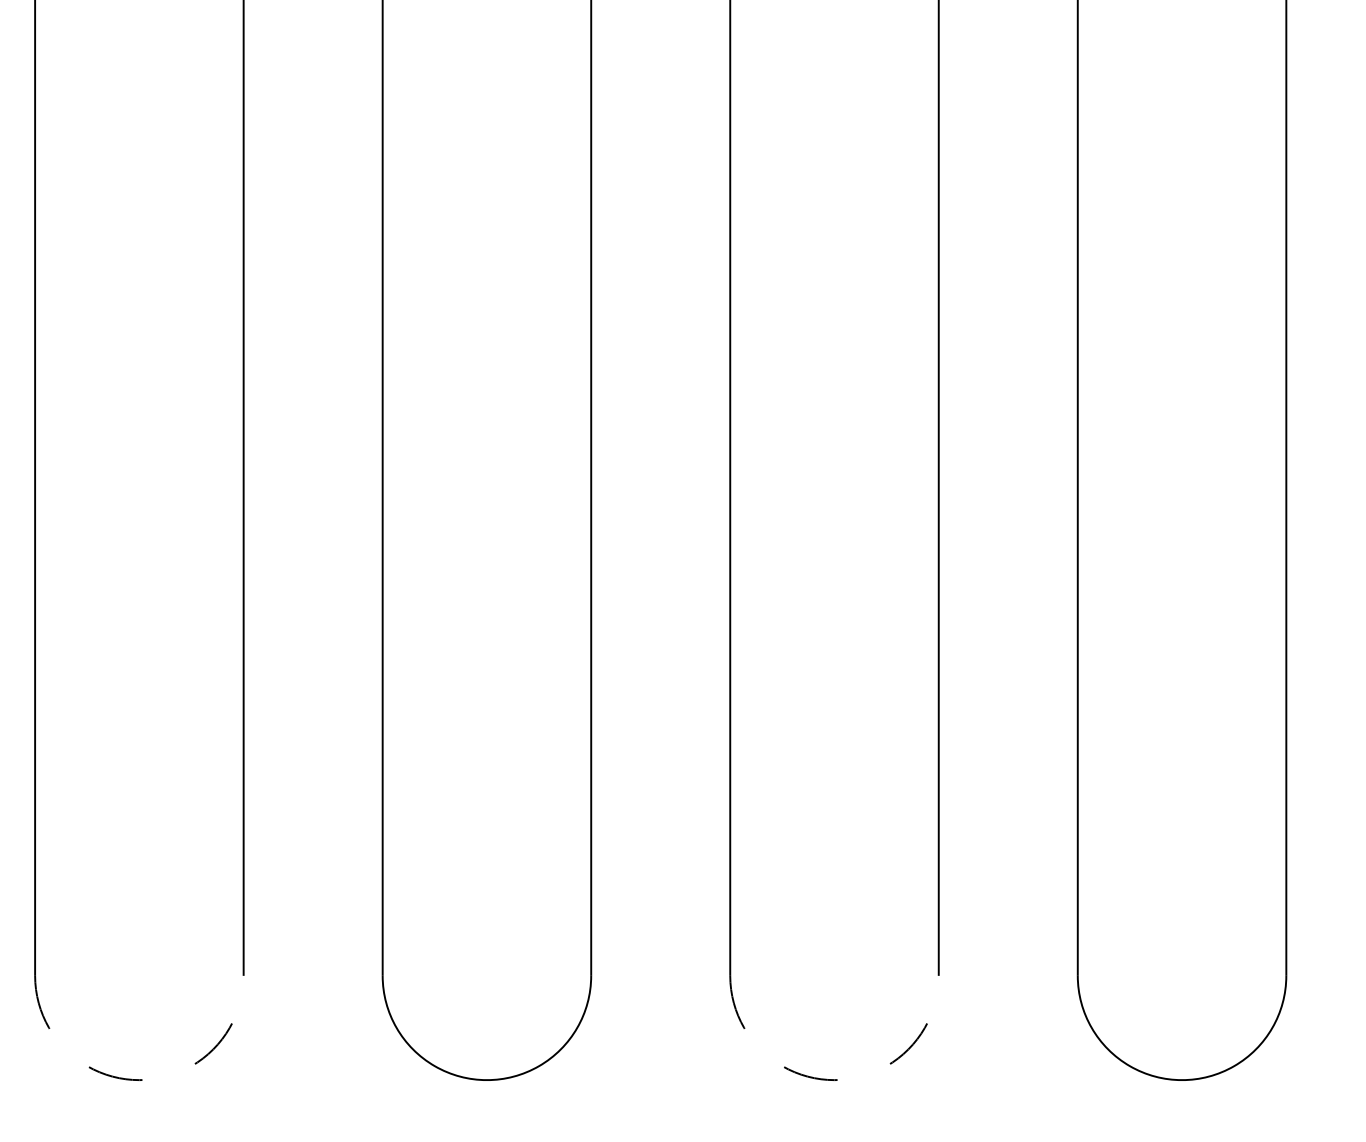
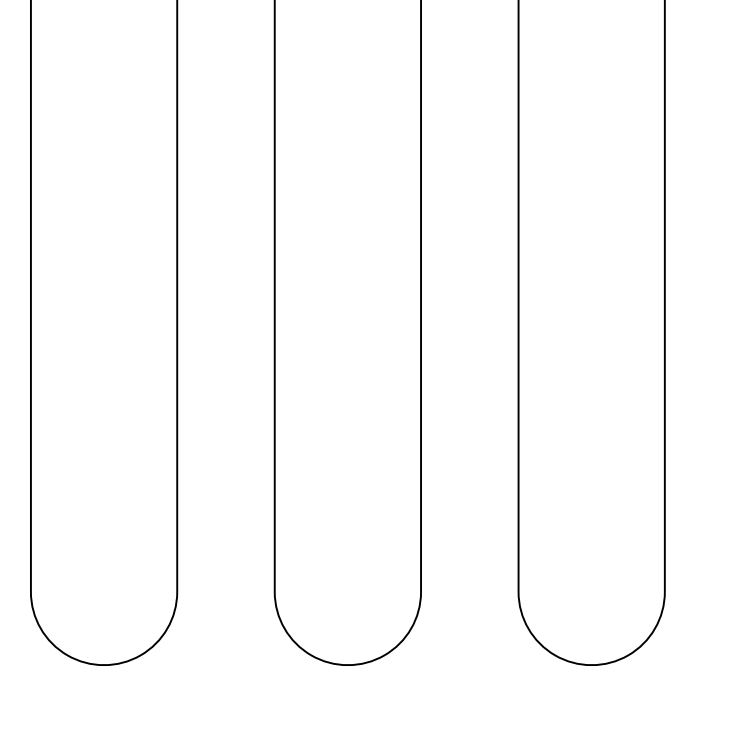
arc: (139, 1080) -> (104, 665), dashed -> solid
arc: (834, 1080) -> (591, 665), dashed -> solid

